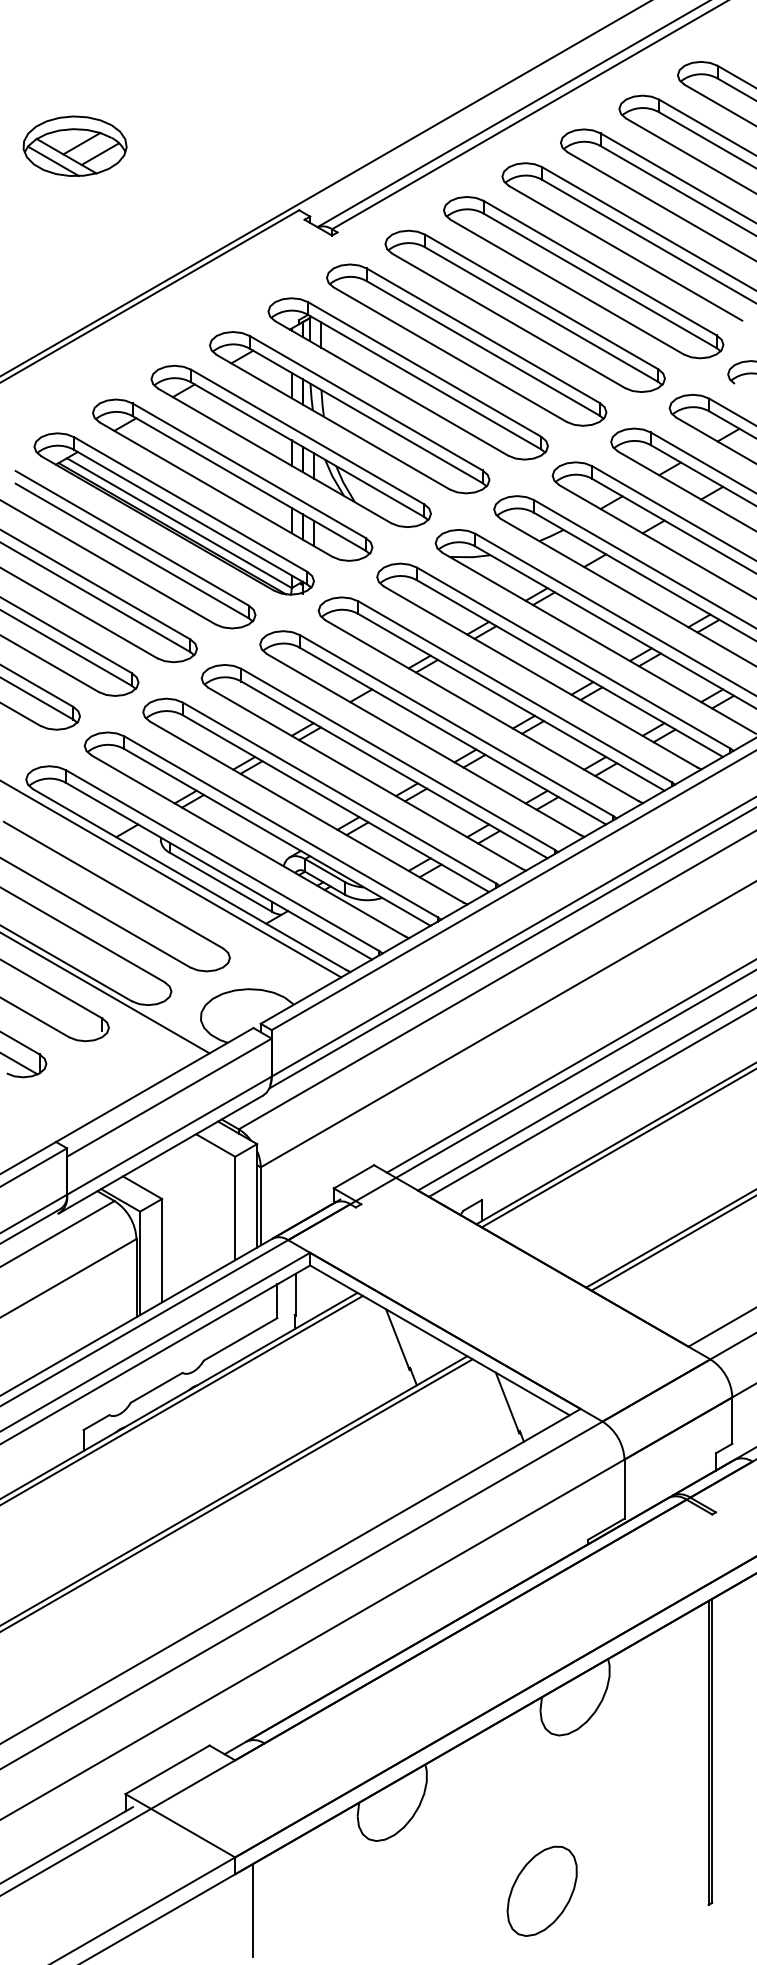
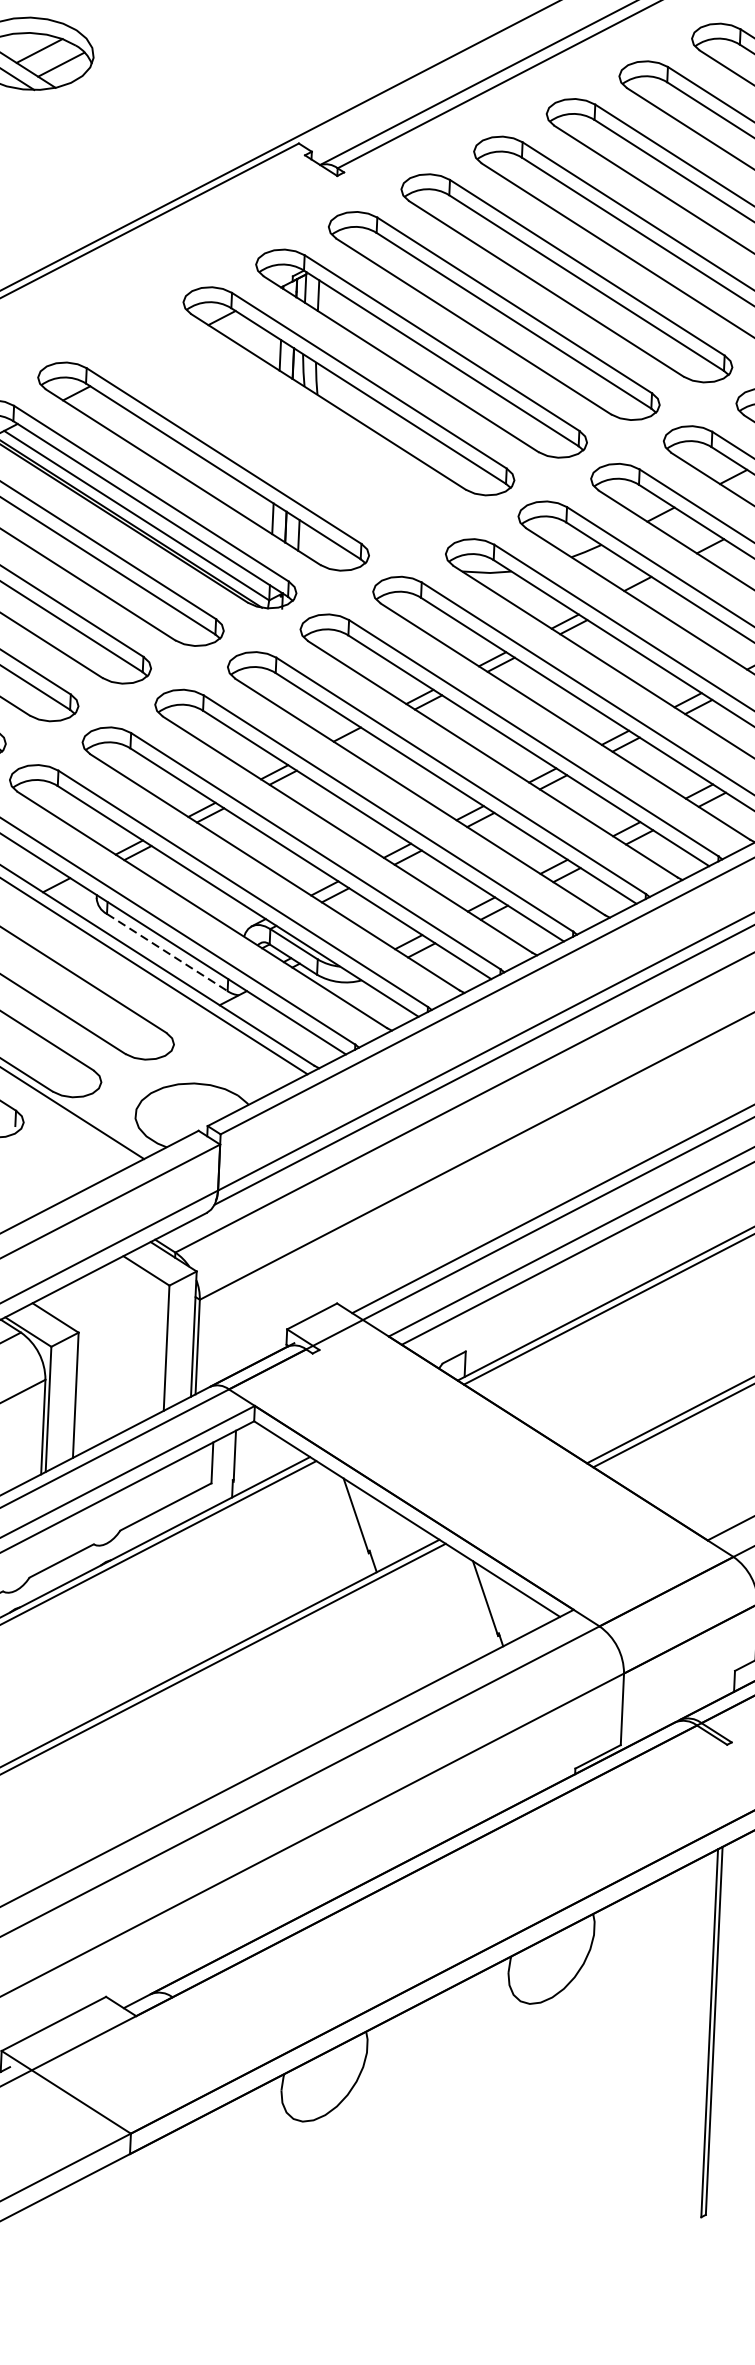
part: (290, 445) -> (275, 427), removed
line: (221, 882) -> (167, 952), solid -> dashed
part: (541, 1890) -> (499, 2190), removed
line: (253, 1909) -> (150, 2197), removed

